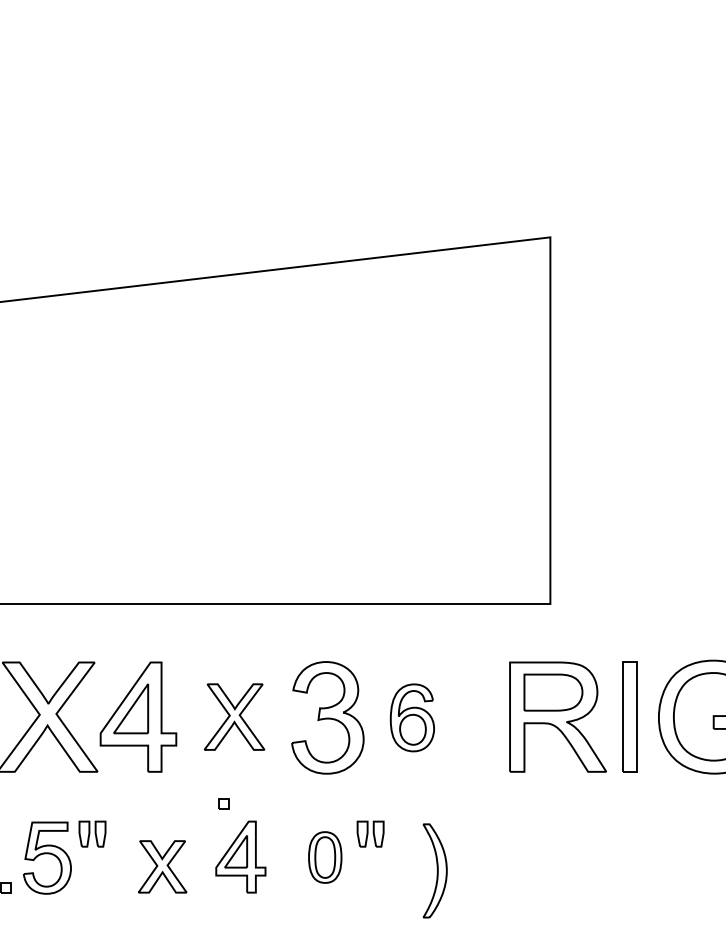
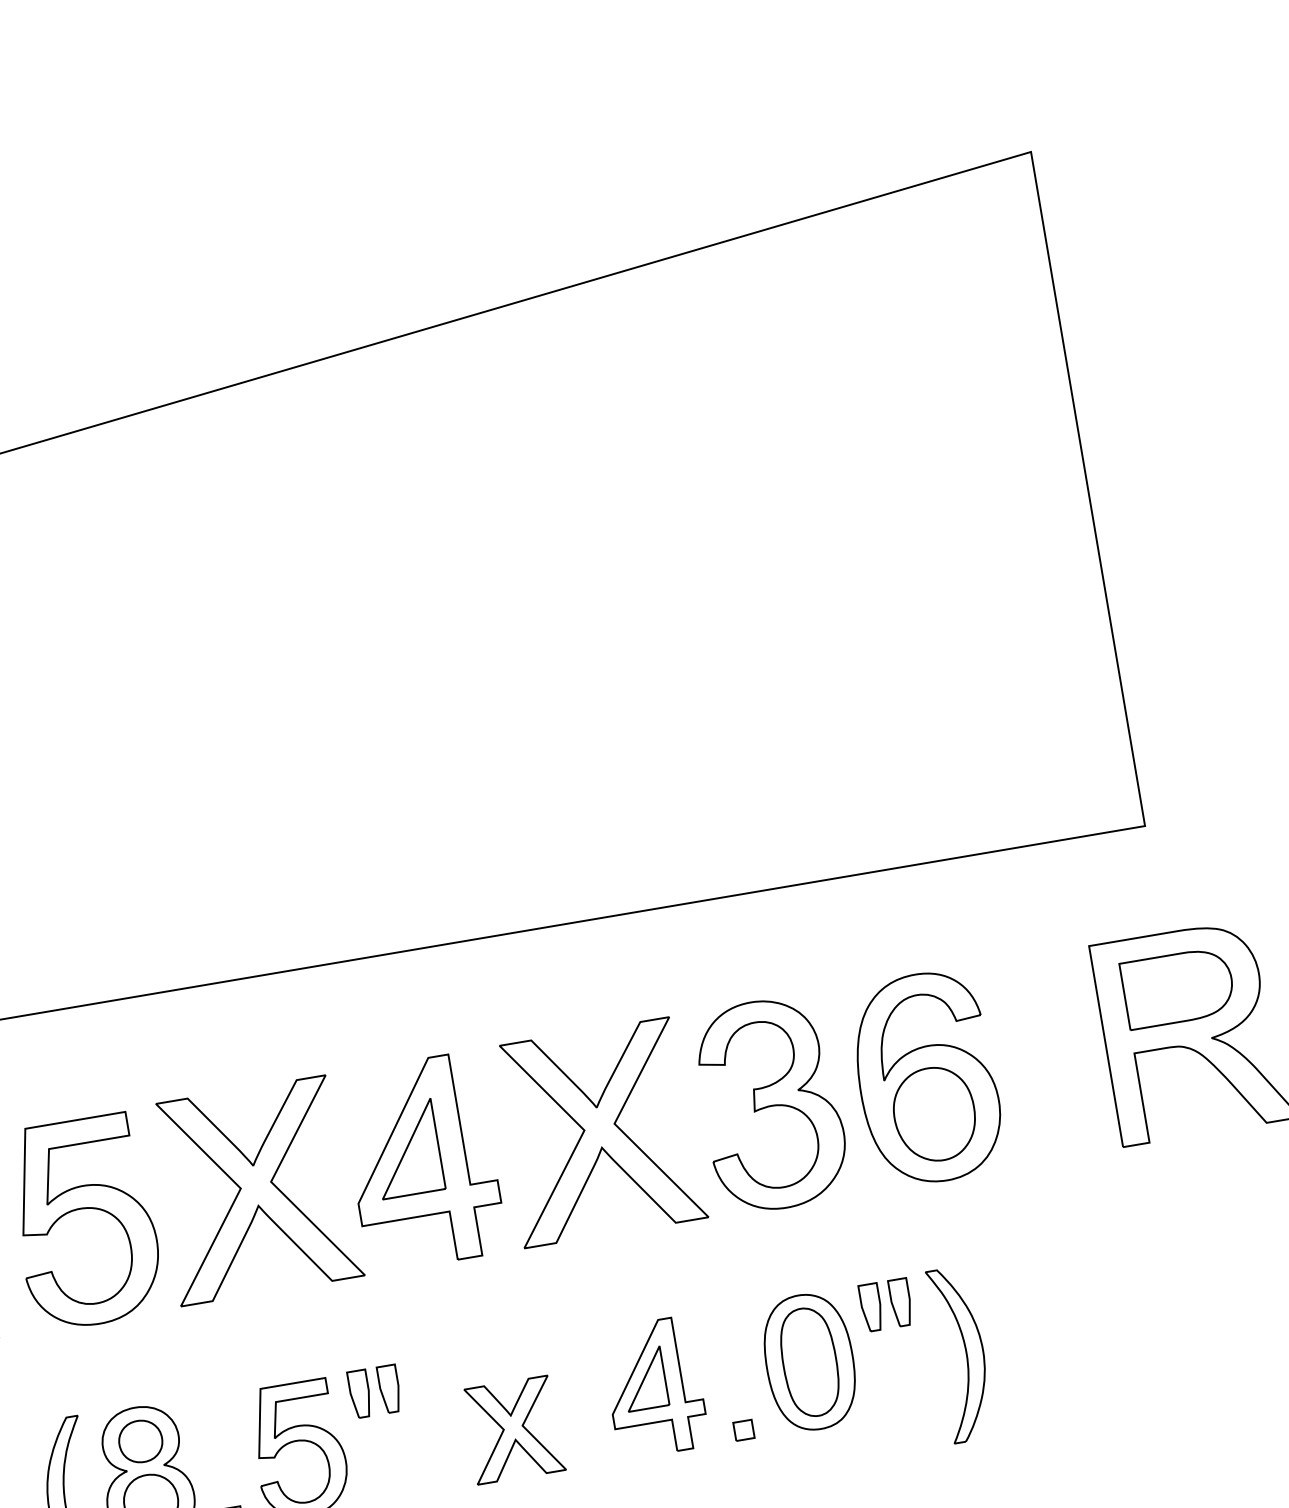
part: (234, 716) -> (599, 1131), size x1.67
part: (412, 717) -> (926, 1077), size x1.67
part: (223, 803) -> (742, 1430), moved
part: (325, 857) -> (810, 1362), size x1.43
part: (434, 870) -> (960, 1353), moved

